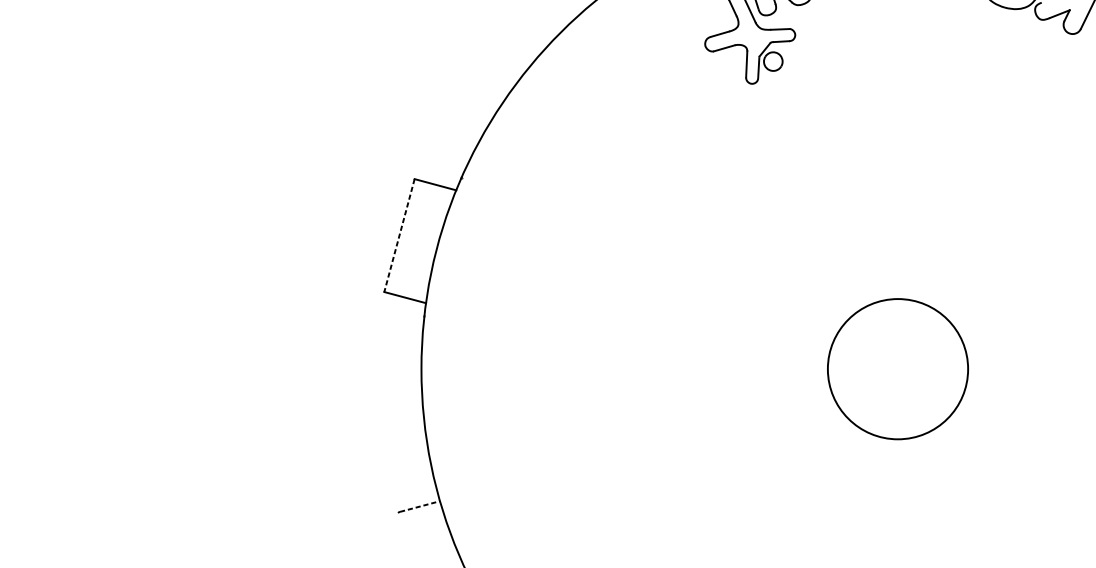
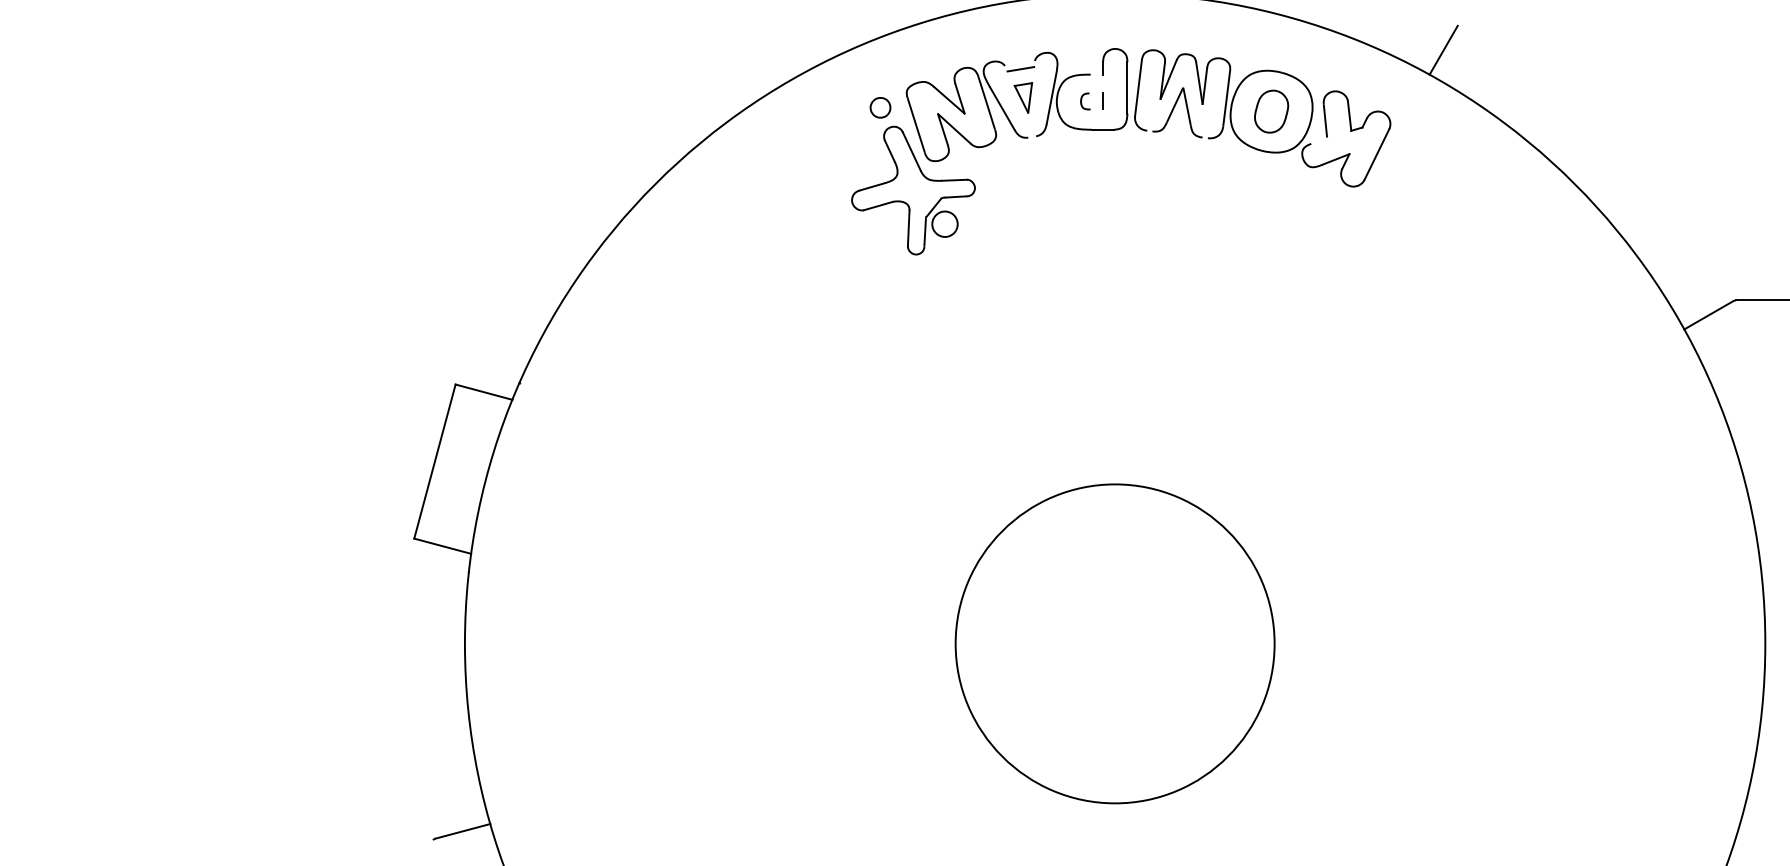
line: (399, 235) -> (434, 461), dashed -> solid
circle: (897, 368) -> (1114, 643), size x1.67
line: (420, 506) -> (463, 831), dashed -> solid

